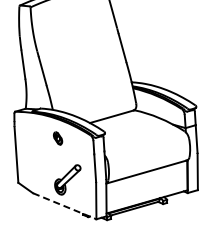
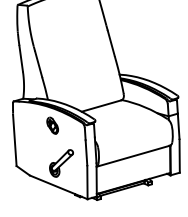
part: (57, 138) -> (52, 125), size x1.43
line: (65, 206) -> (59, 187), dashed -> solid

